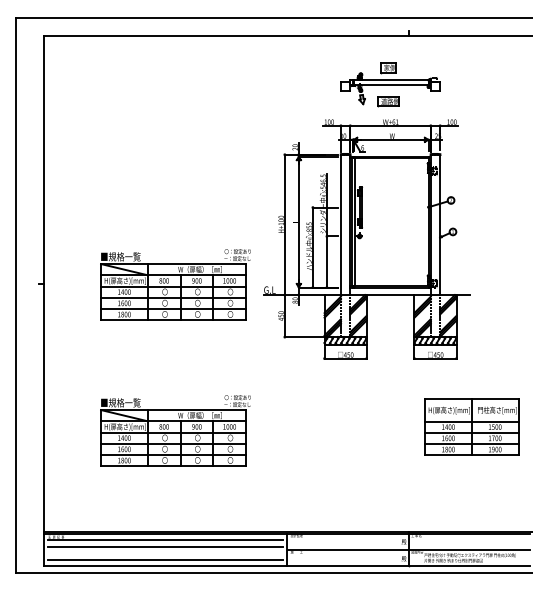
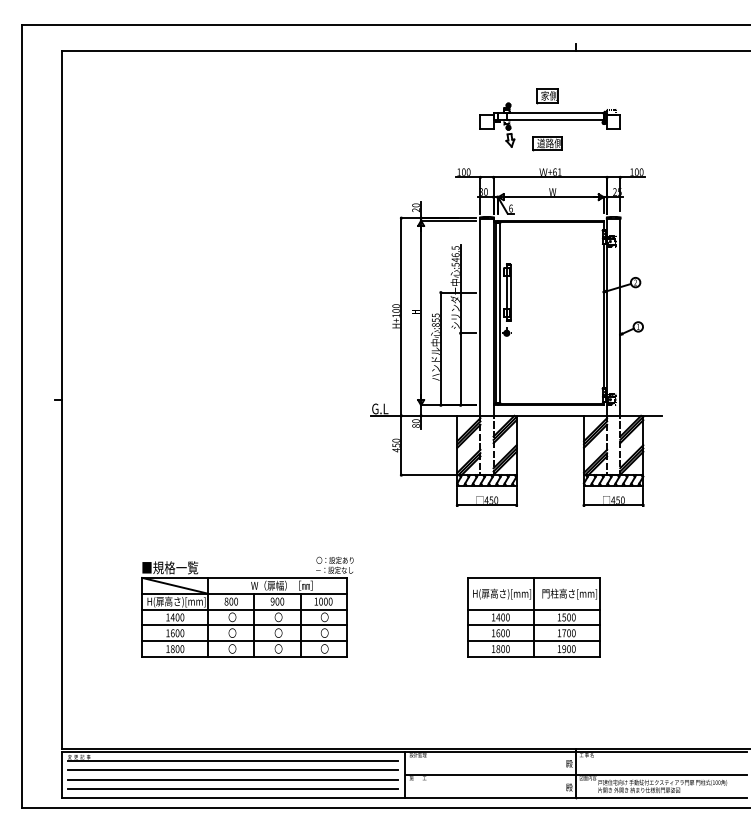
part: (175, 284) -> (247, 400), removed
part: (471, 426) -> (533, 616), moved
line: (164, 553) -> (231, 780), added

